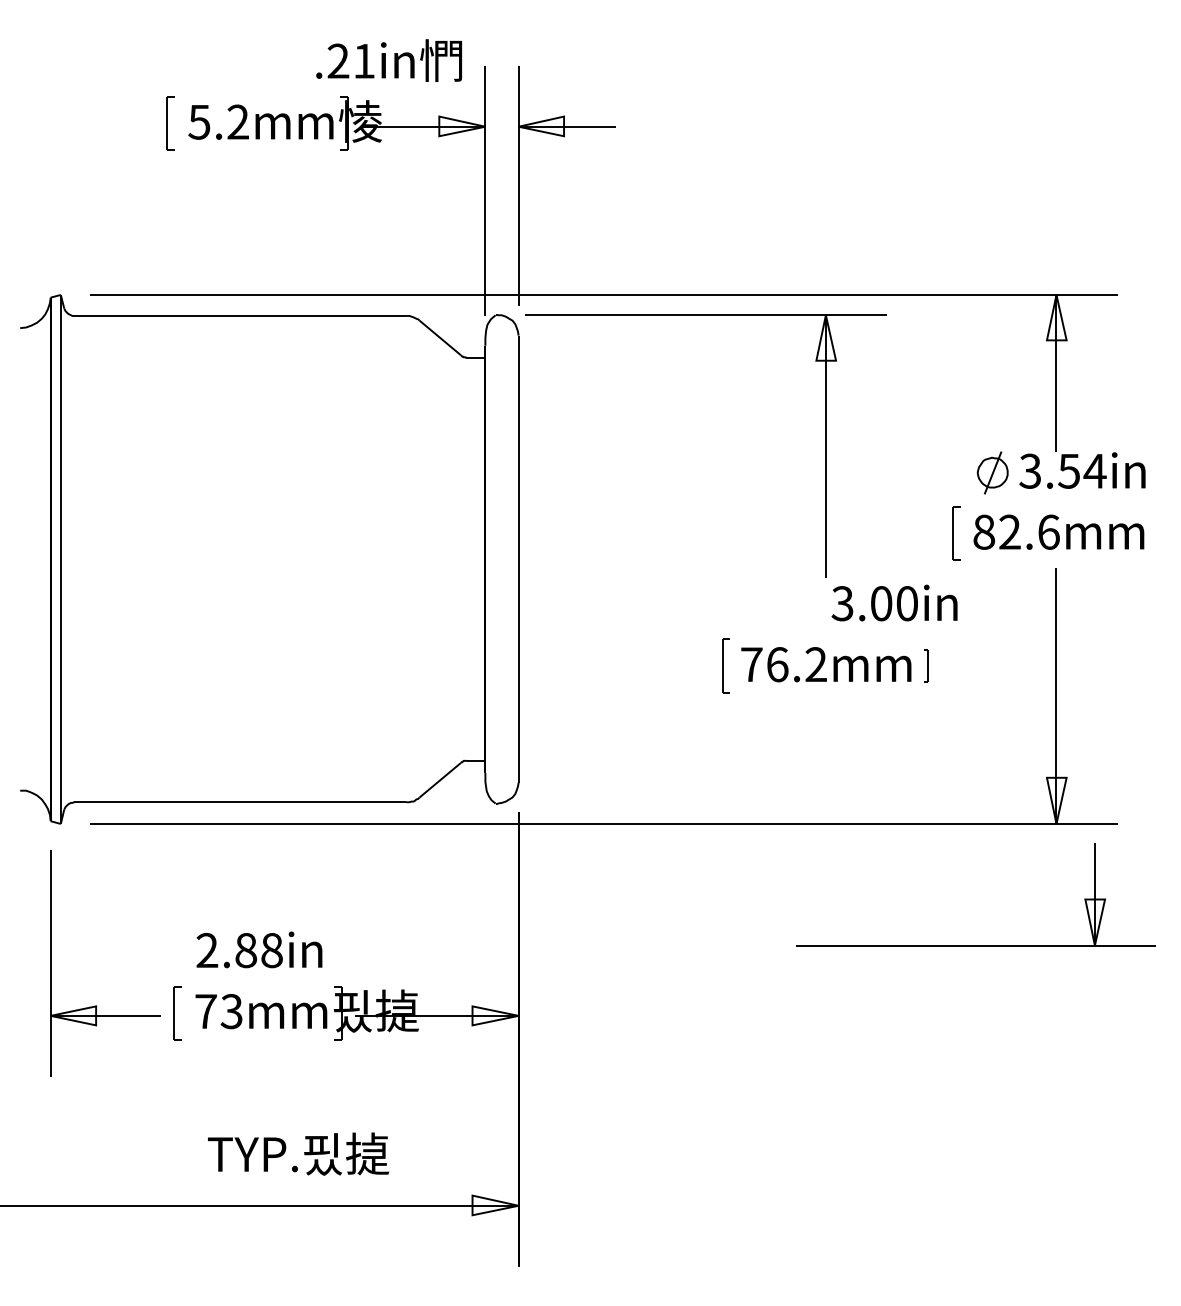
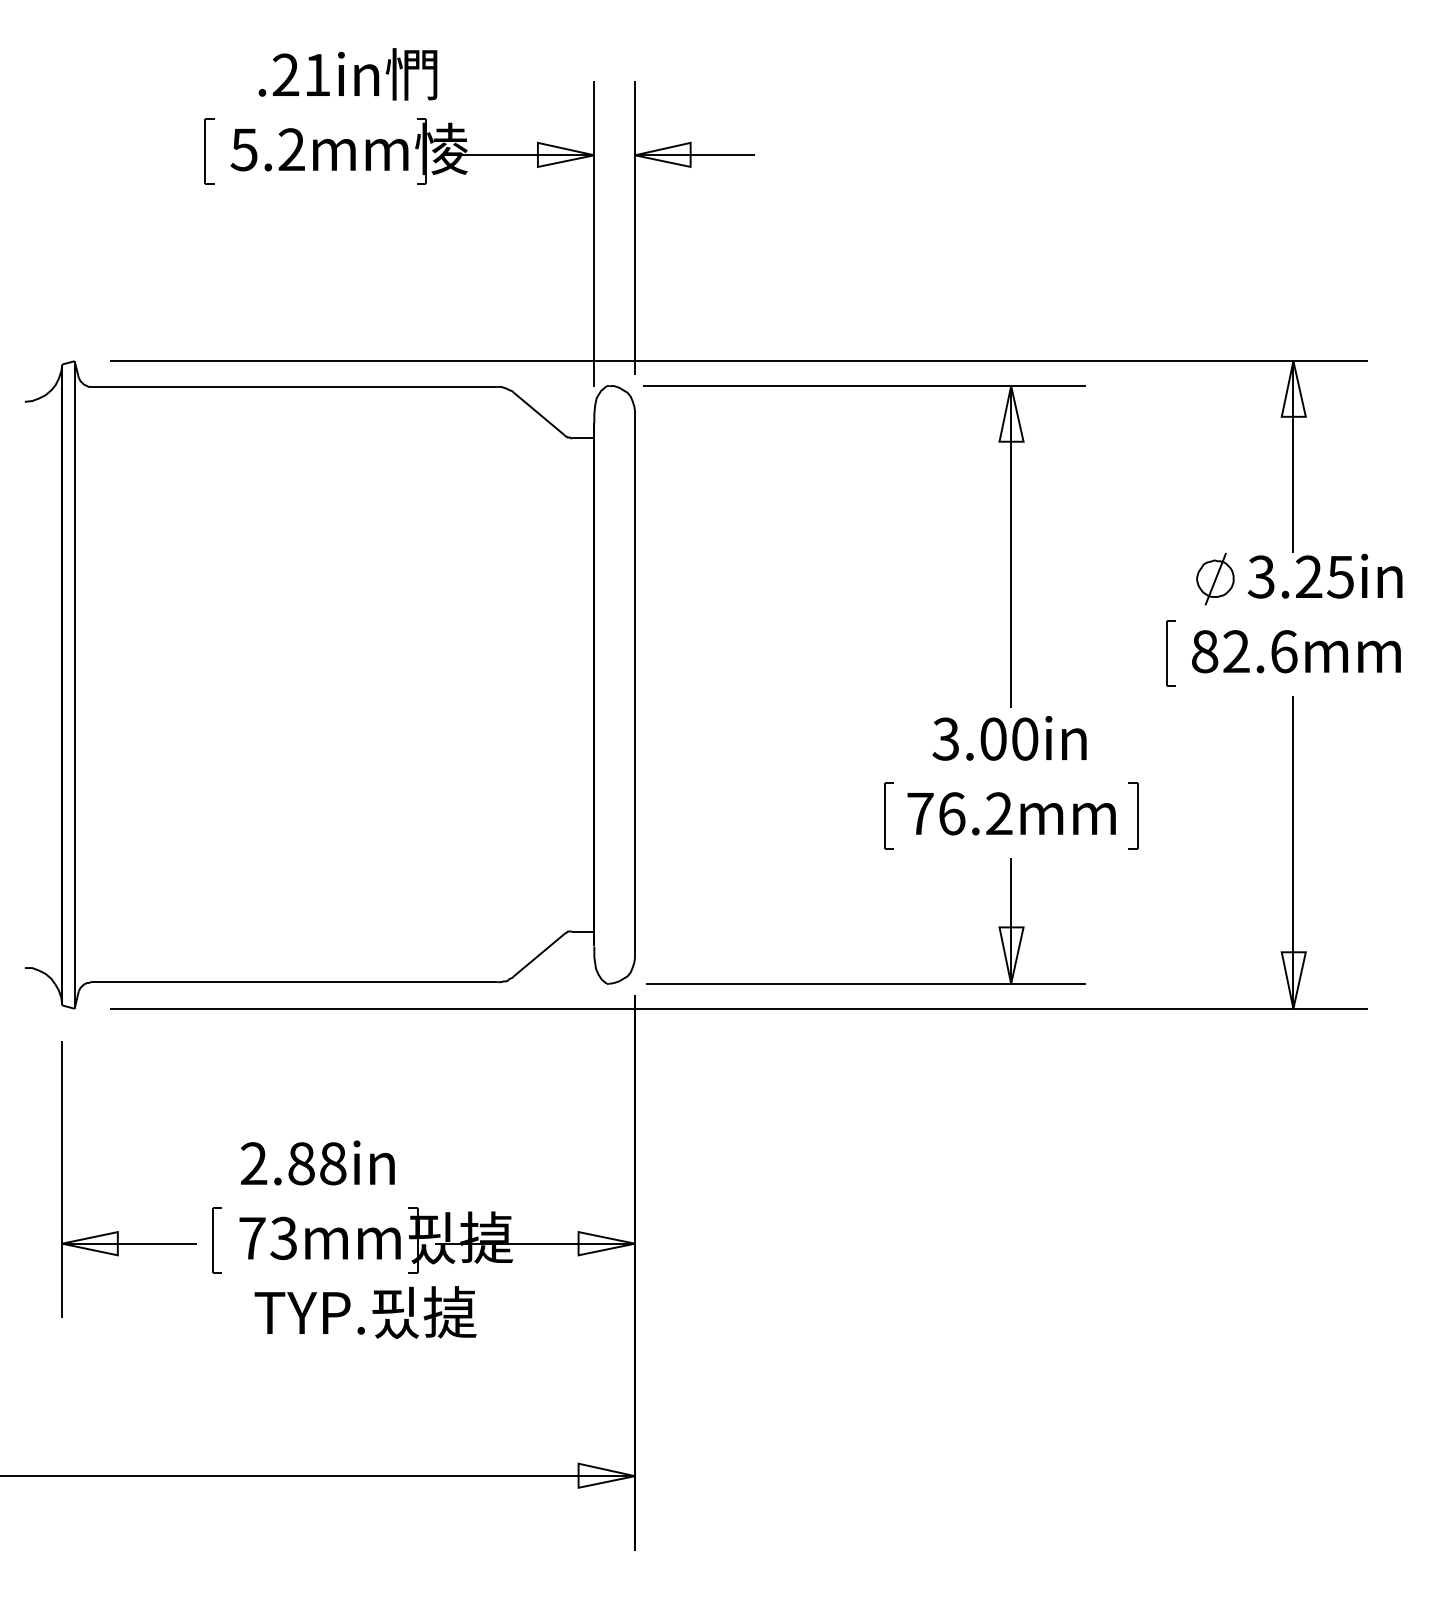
text: (388, 60) -> (347, 74), moved
text: (1082, 470) -> (1325, 576), 3.54in -> 3.25in
text: (894, 602) -> (1009, 737), moved
part: (926, 665) -> (1134, 814), size x1.67
part: (975, 945) -> (864, 983), moved
text: (298, 1153) -> (365, 1311), moved

